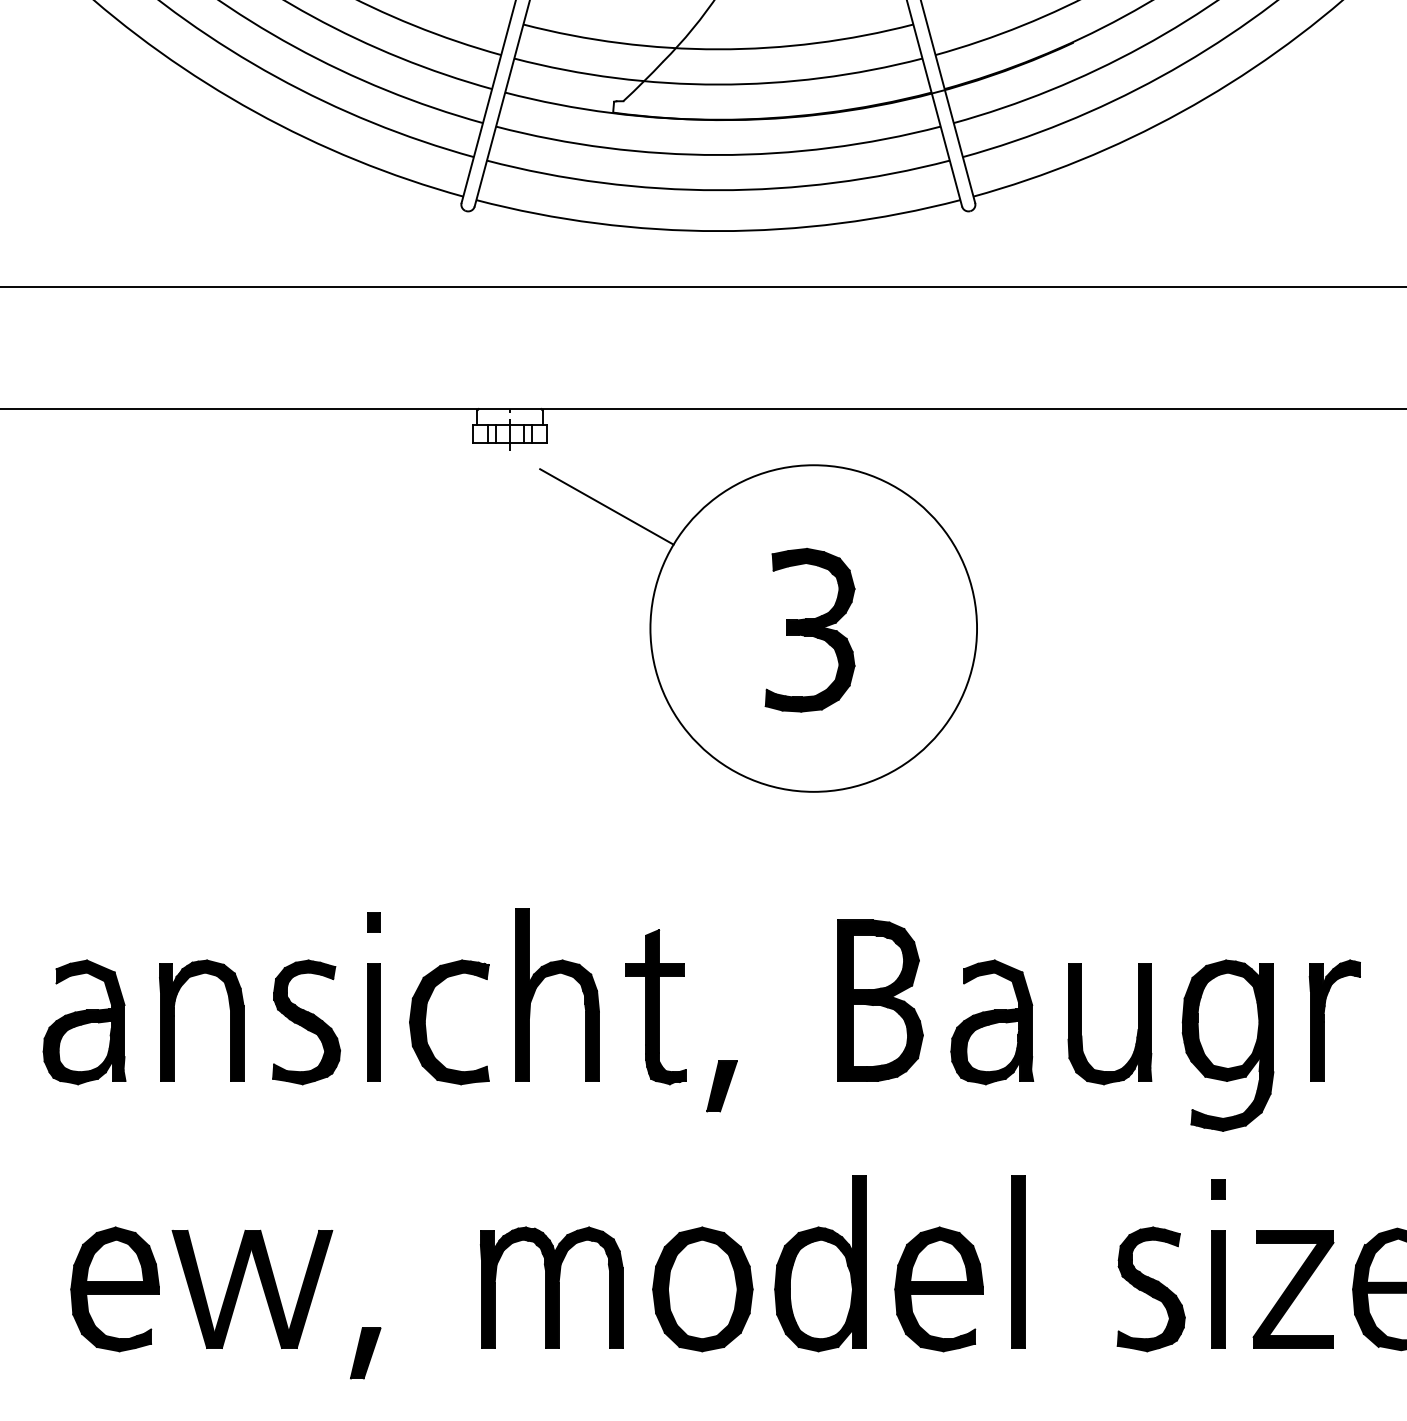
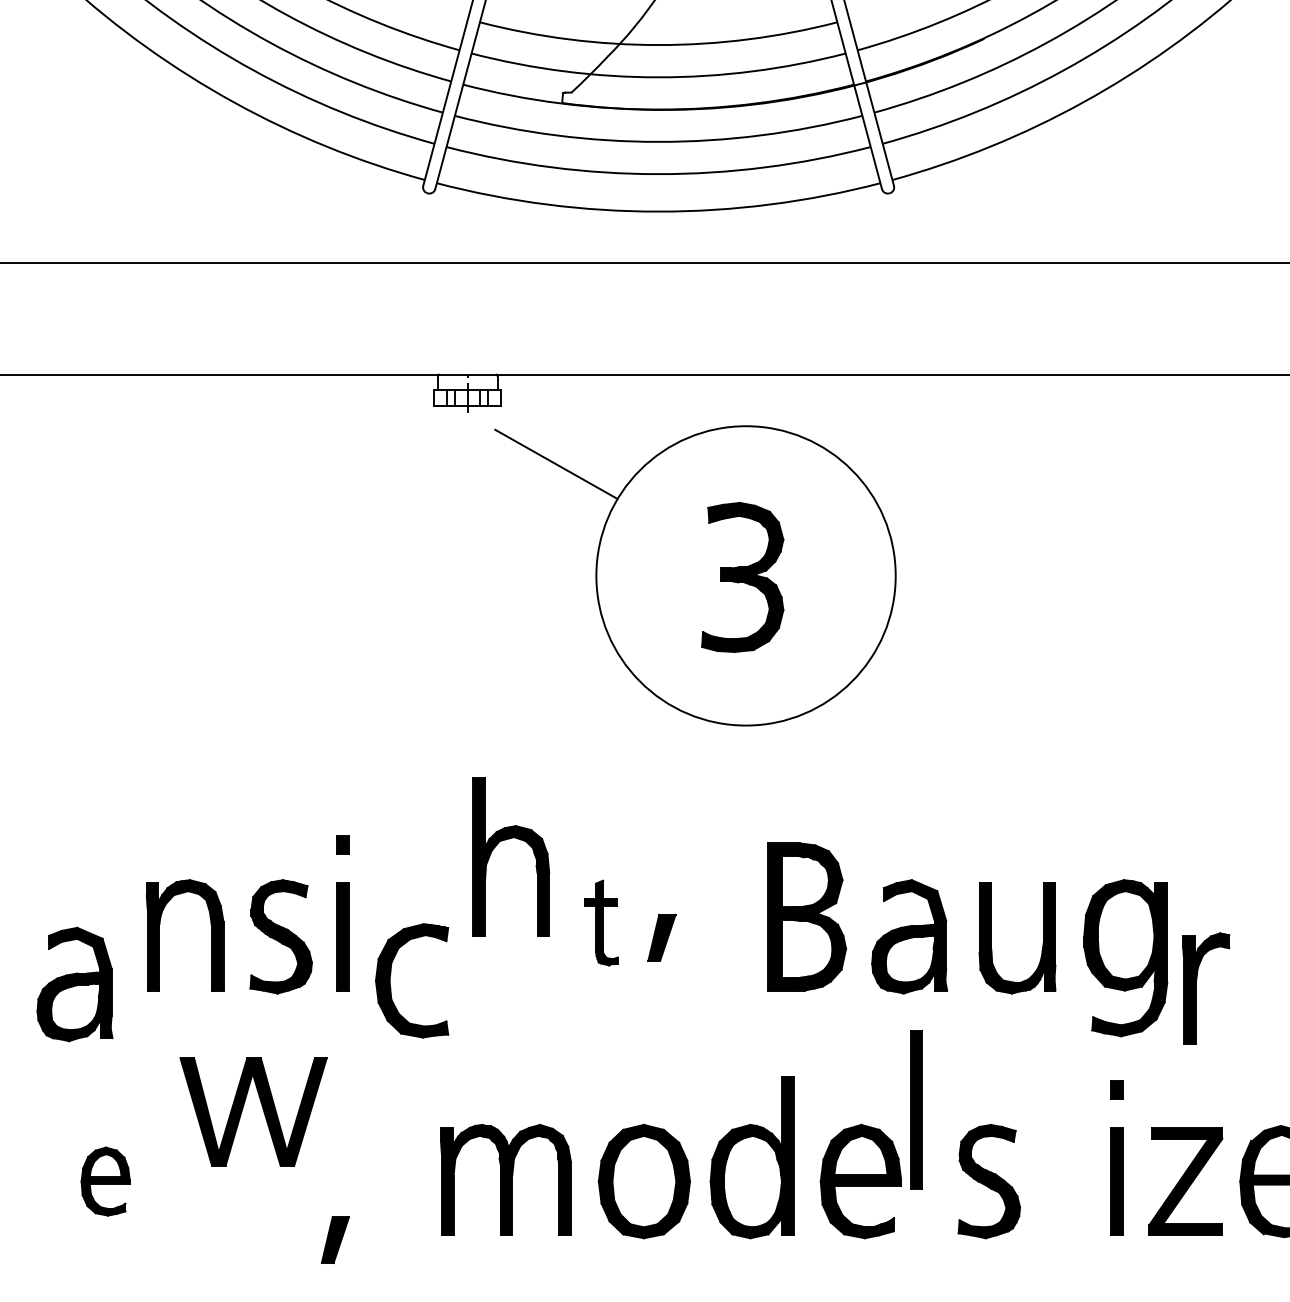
part: (554, 975) -> (508, 839), moved
part: (655, 1007) -> (601, 923), size x0.6
part: (426, 1017) -> (391, 976), moved
part: (1324, 1020) -> (1196, 988), moved
part: (84, 1022) -> (74, 984), moved
part: (721, 1086) -> (661, 937), moved
part: (1018, 1261) -> (916, 1110), moved
part: (261, 1284) -> (261, 1107), moved
part: (114, 1289) -> (105, 1181), size x0.6
part: (1150, 1289) -> (988, 1181), moved

